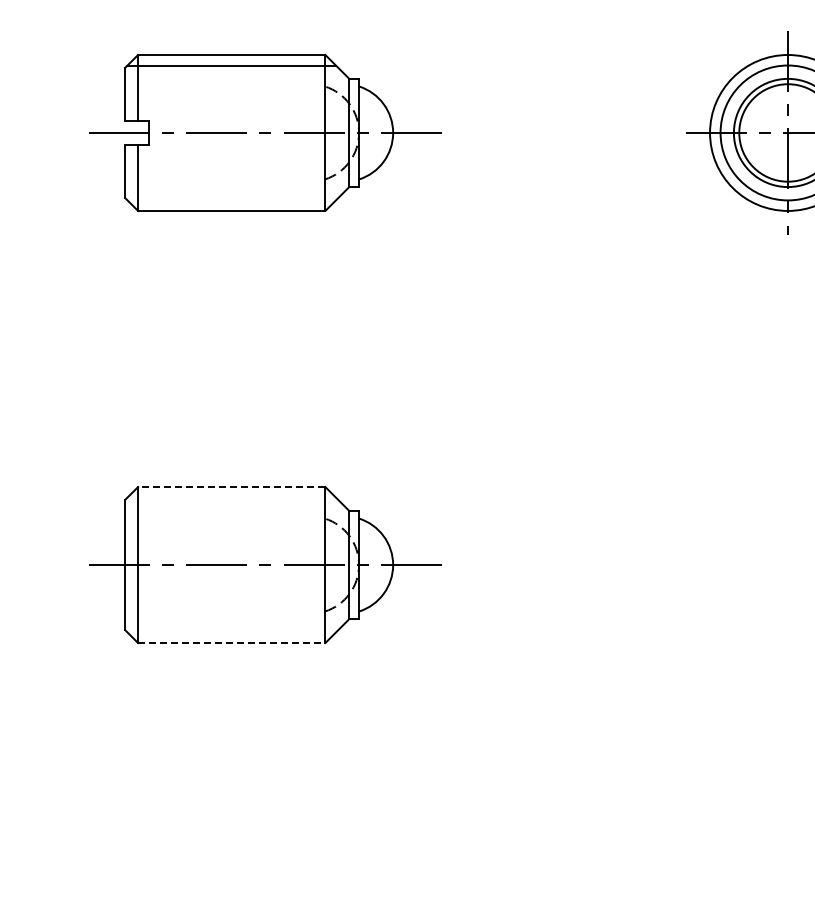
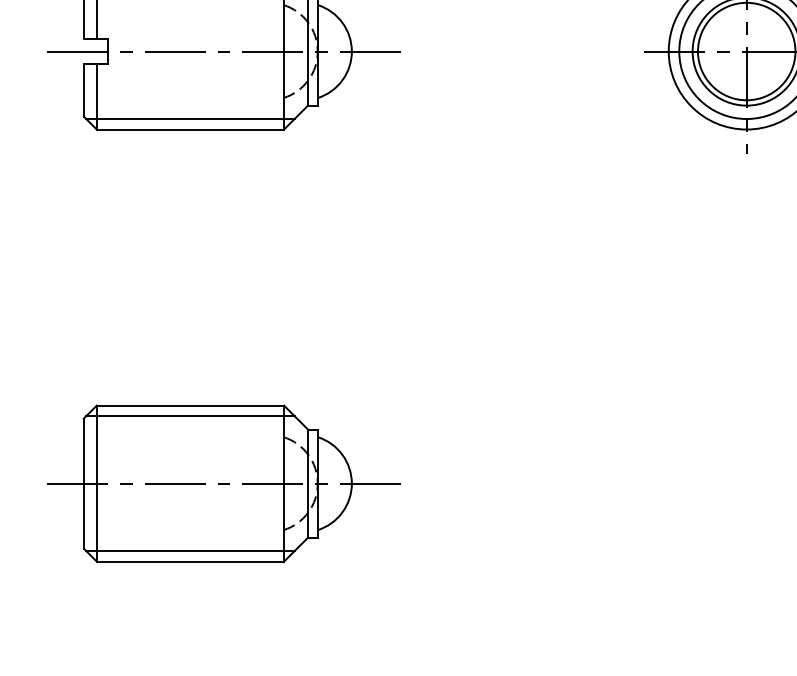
line: (231, 200) -> (190, 119), added
line: (231, 487) -> (190, 406), dashed -> solid
line: (231, 497) -> (190, 416), added
line: (231, 632) -> (190, 551), added
line: (231, 643) -> (190, 562), dashed -> solid

